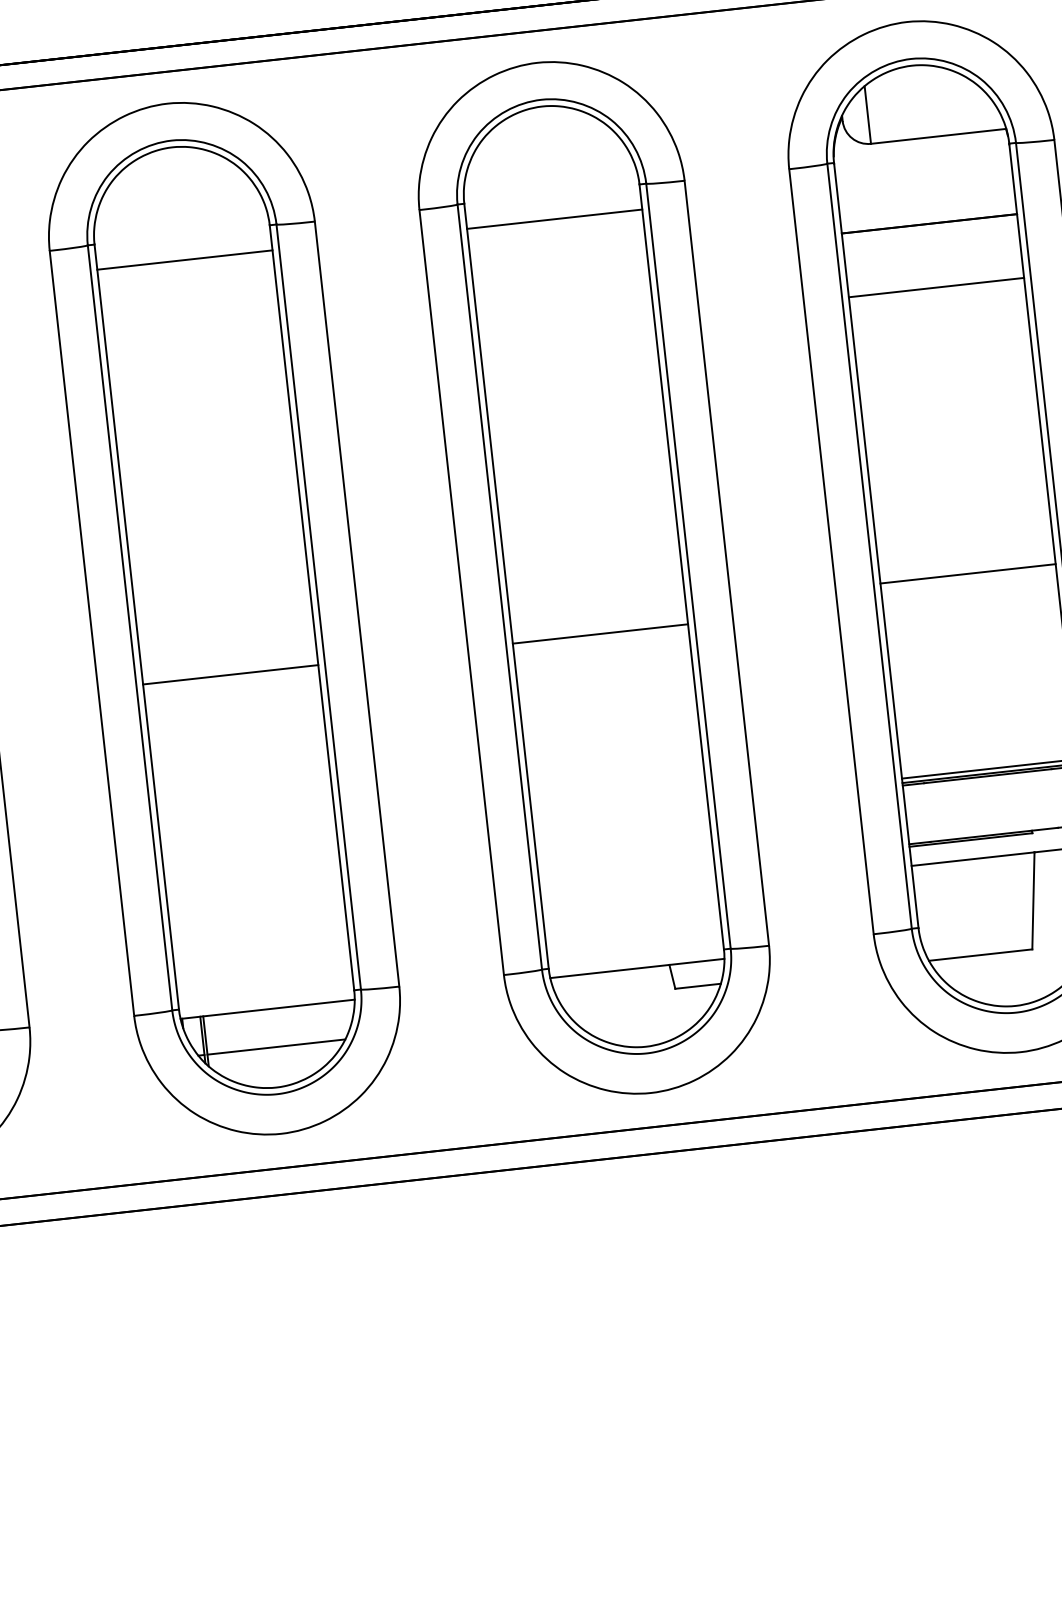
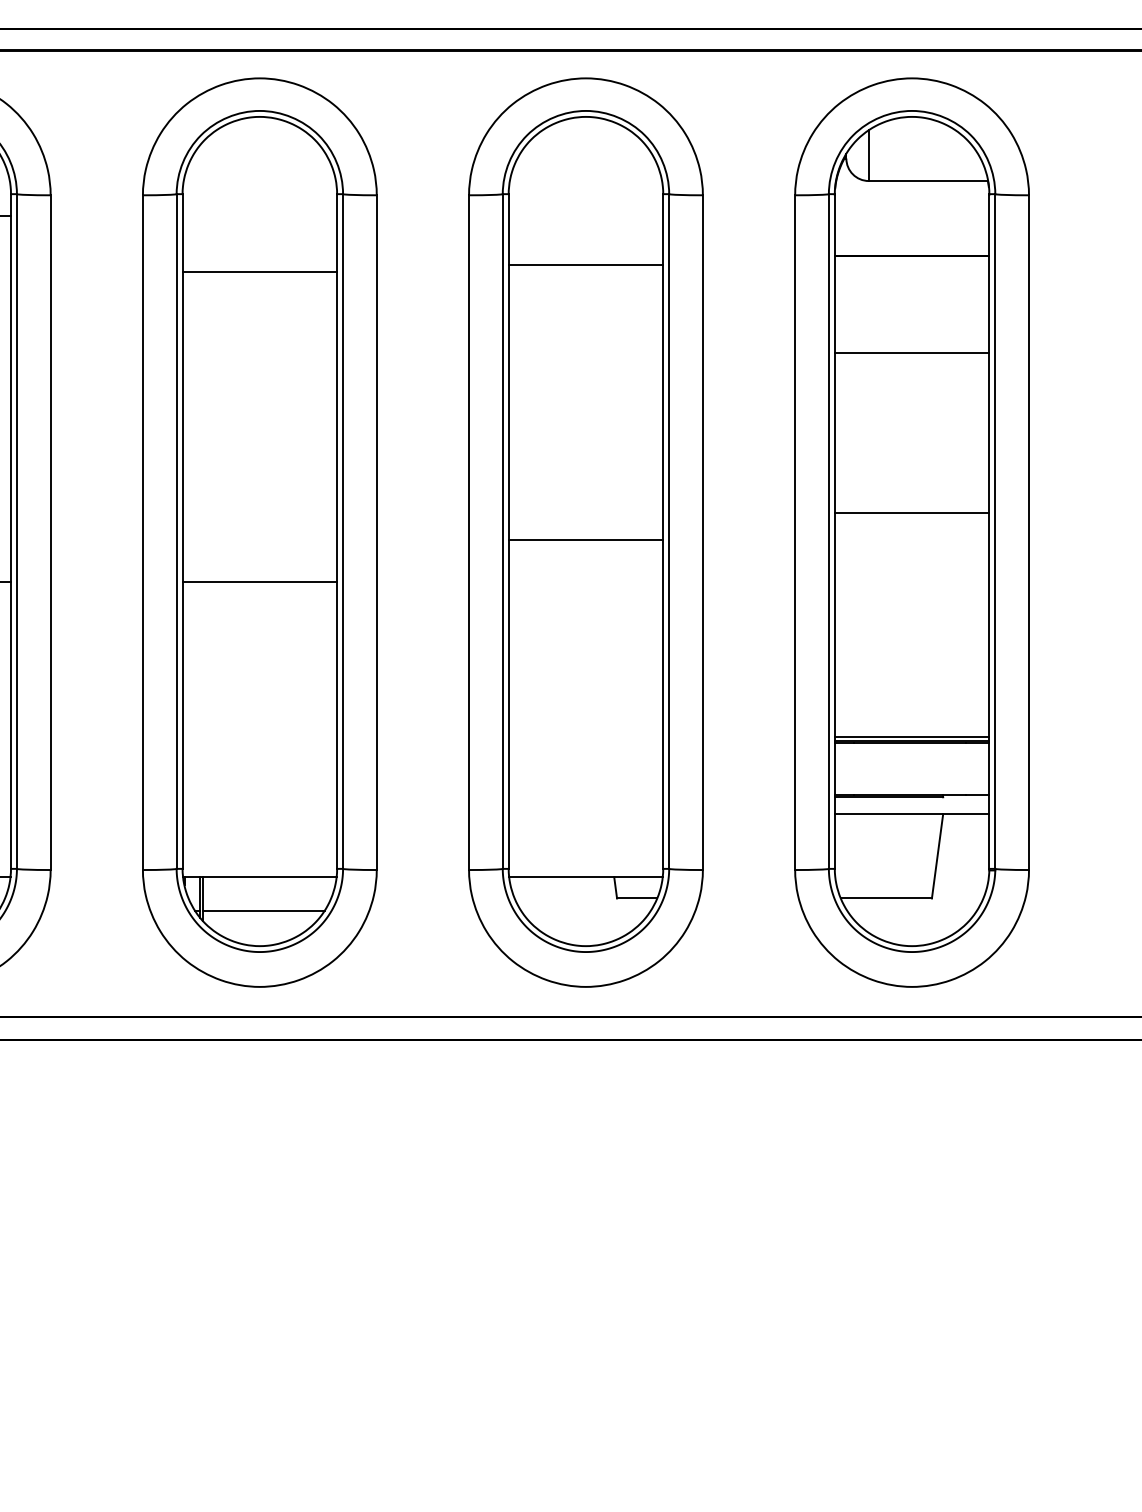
line: (554, 219) -> (585, 265), moved
line: (184, 260) -> (259, 272), moved
line: (935, 287) -> (911, 352), moved
line: (967, 574) -> (911, 513), moved
line: (599, 634) -> (585, 540), moved

